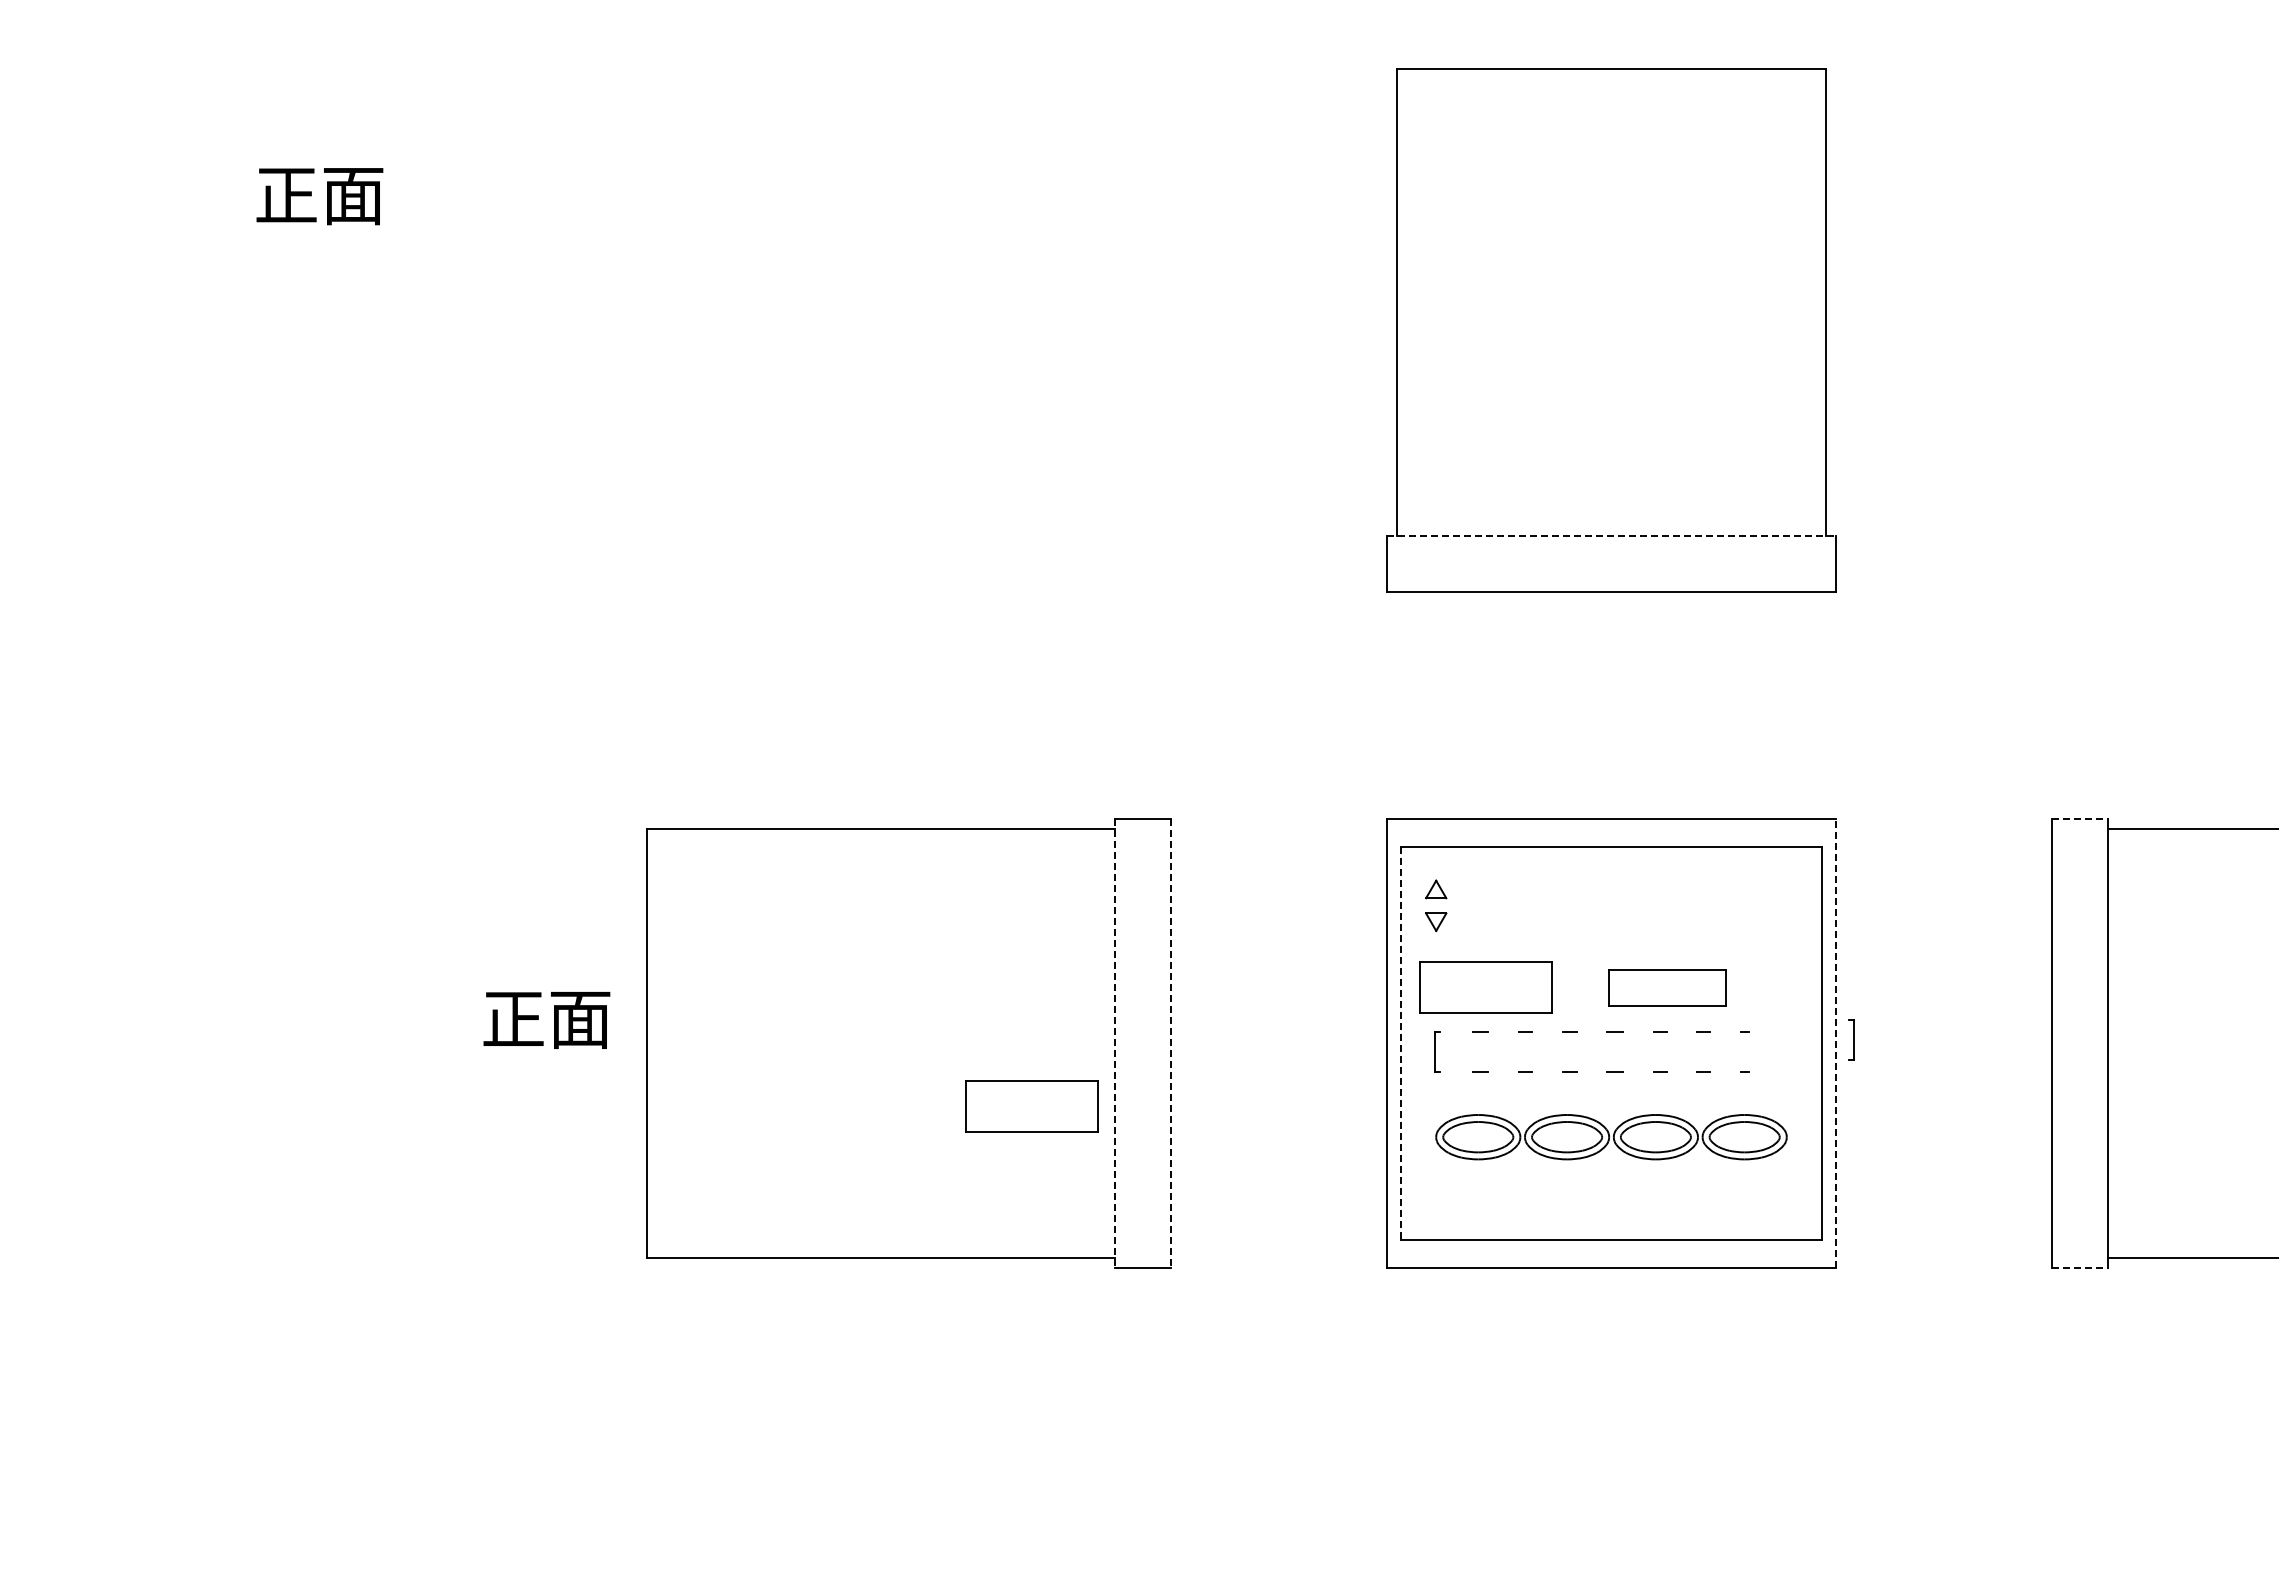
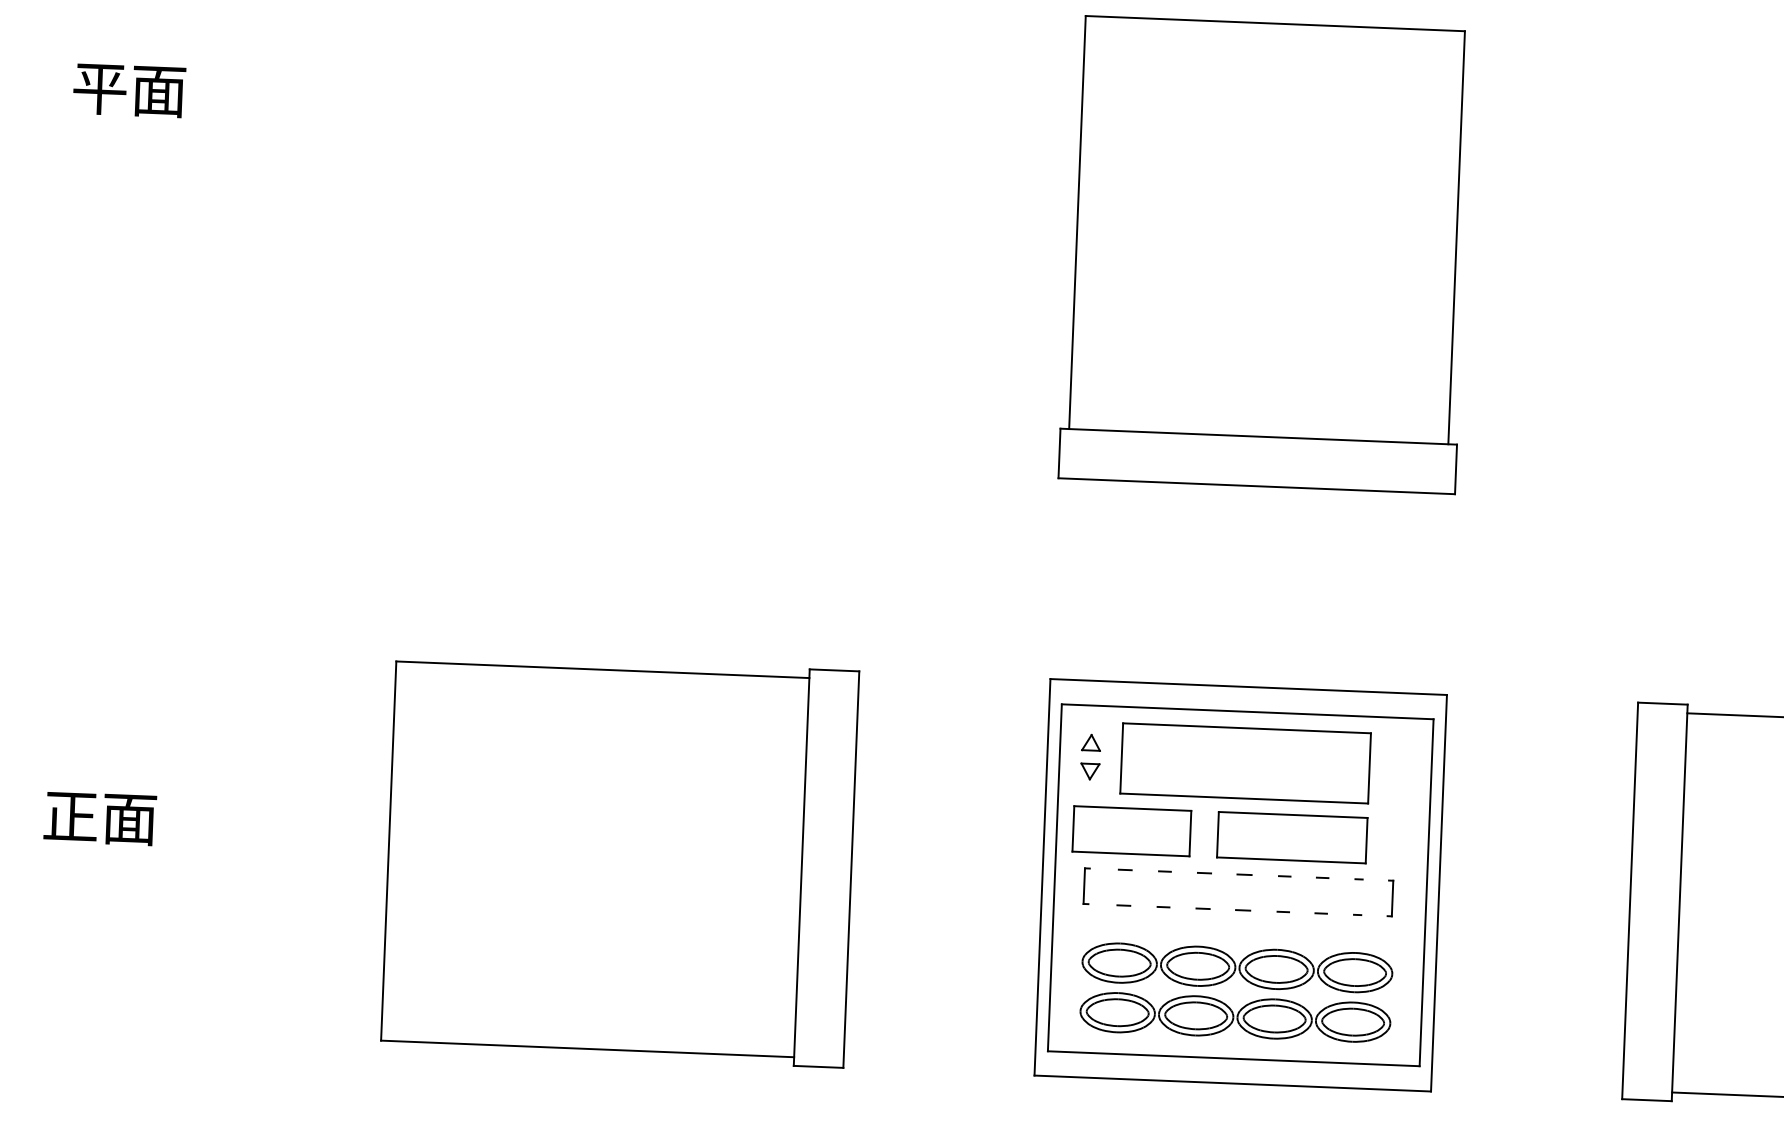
text: (286, 196) -> (99, 89), 正面 -> 平面
line: (1611, 536) -> (1258, 437), dashed -> solid
line: (2080, 819) -> (1663, 703), dashed -> solid
part: (1611, 905) -> (1245, 763), added
part: (1667, 987) -> (1292, 837), size x1.43
text: (546, 1020) -> (99, 818), moved
part: (1851, 1039) -> (1390, 898), moved
line: (1835, 1043) -> (1438, 893), dashed -> solid
line: (1114, 1044) -> (801, 868), dashed -> solid
line: (1170, 1044) -> (851, 870), dashed -> solid
line: (1401, 1044) -> (1055, 878), dashed -> solid
part: (1031, 1106) -> (725, 920), removed
part: (1611, 1193) -> (1235, 1017), added
line: (2080, 1268) -> (1647, 1100), dashed -> solid

